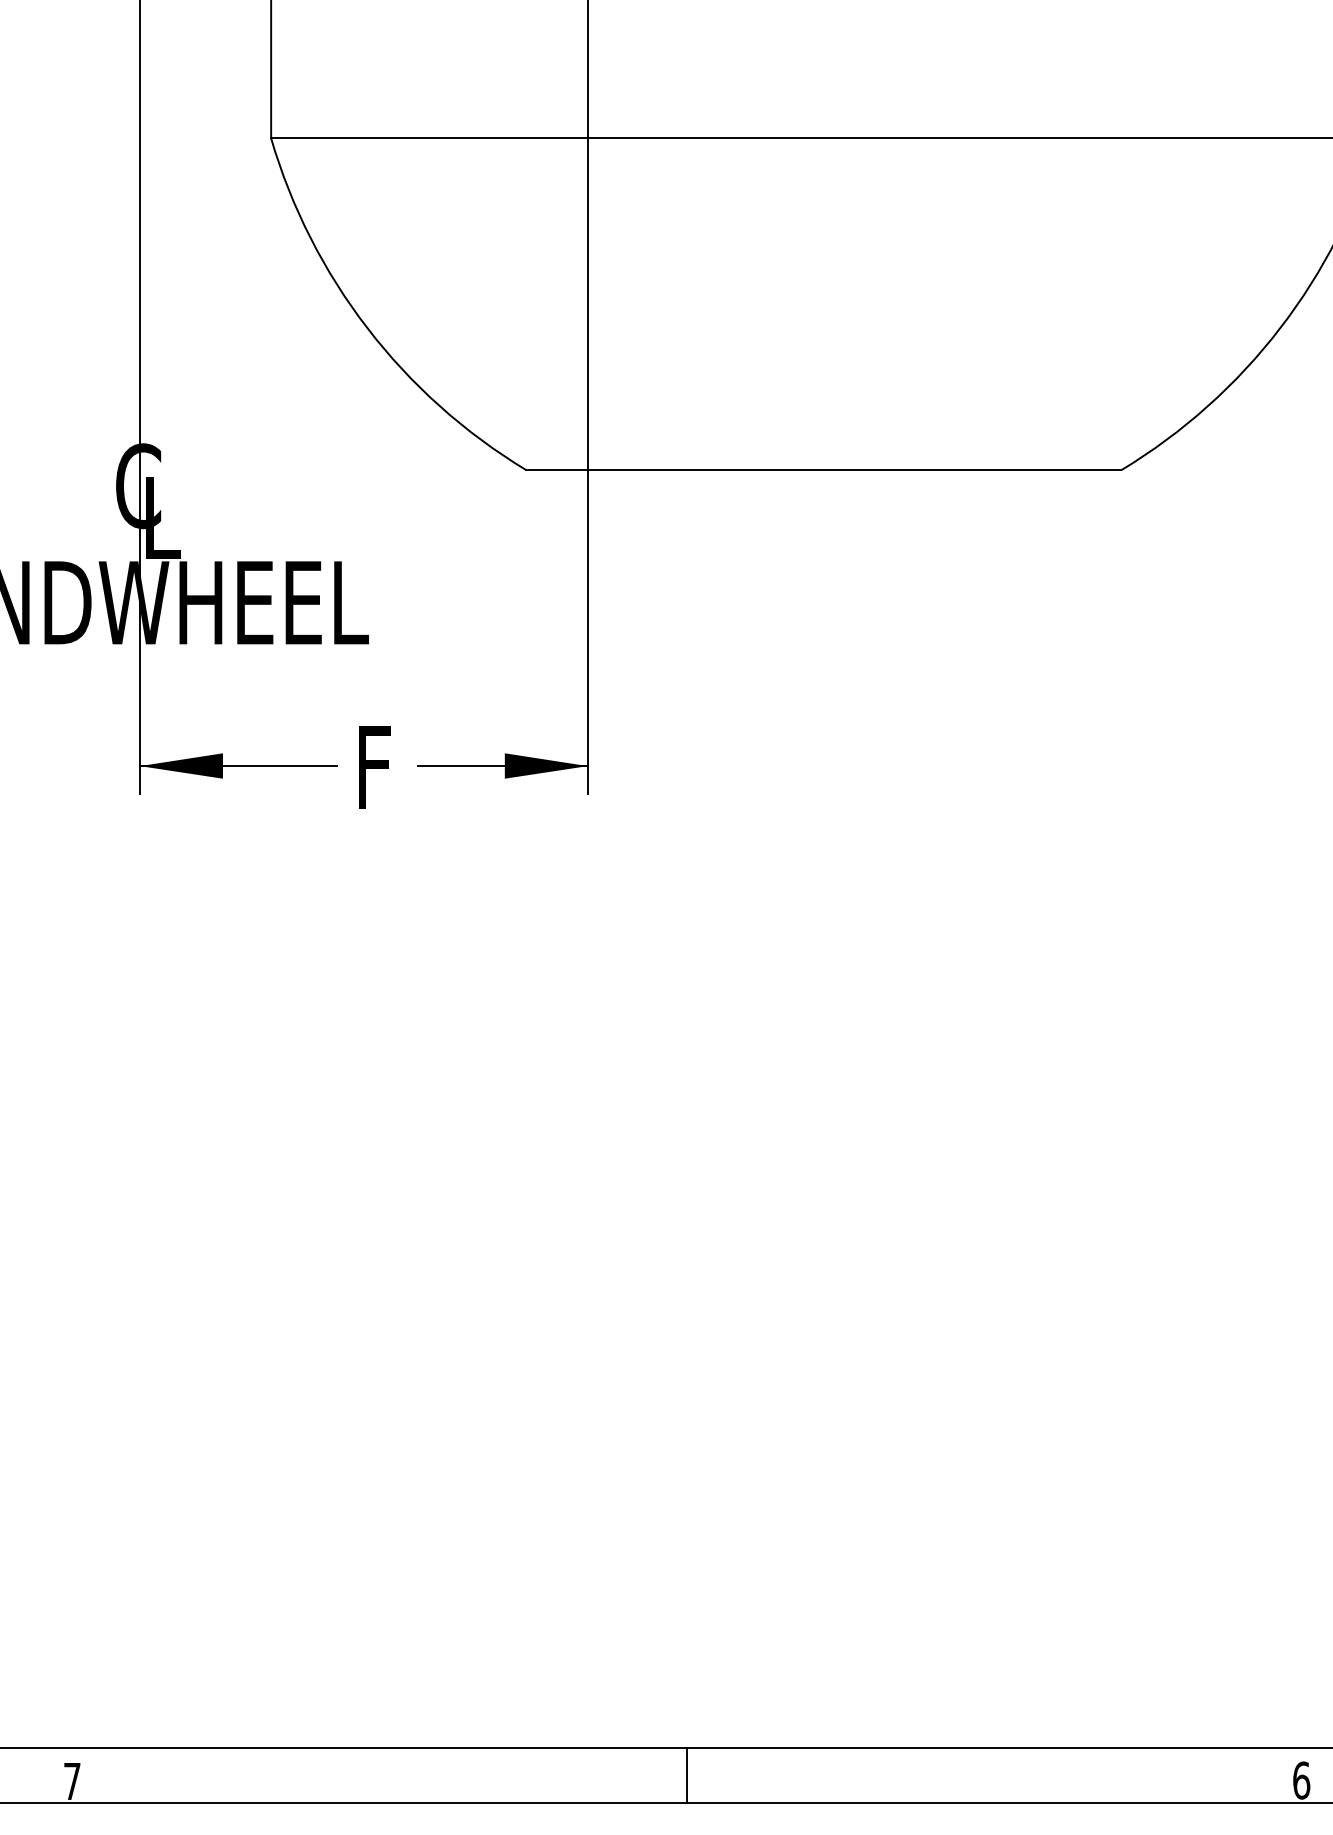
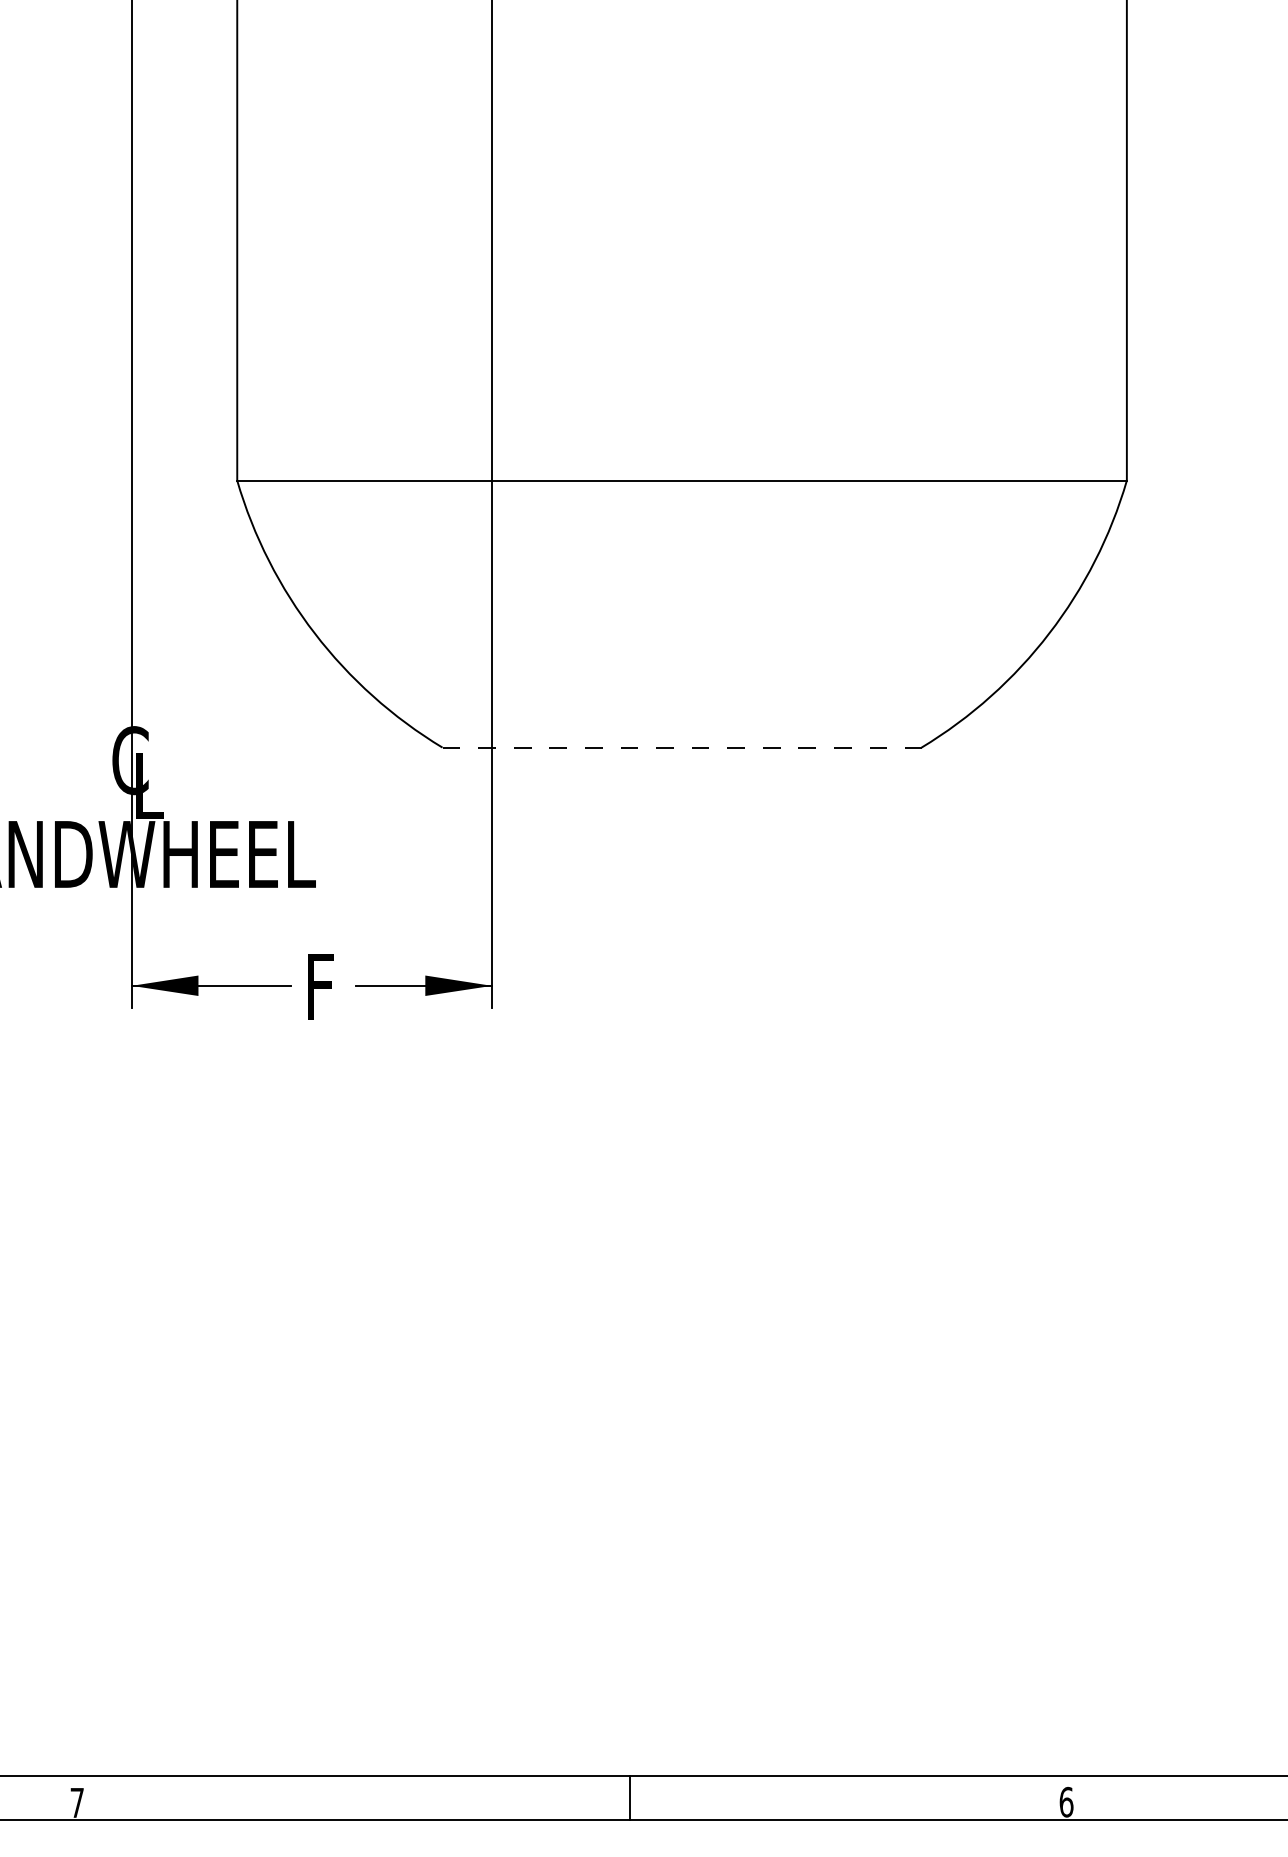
line: (824, 469) -> (682, 747), solid -> dashed
line: (686, 1774) -> (629, 1797), moved

